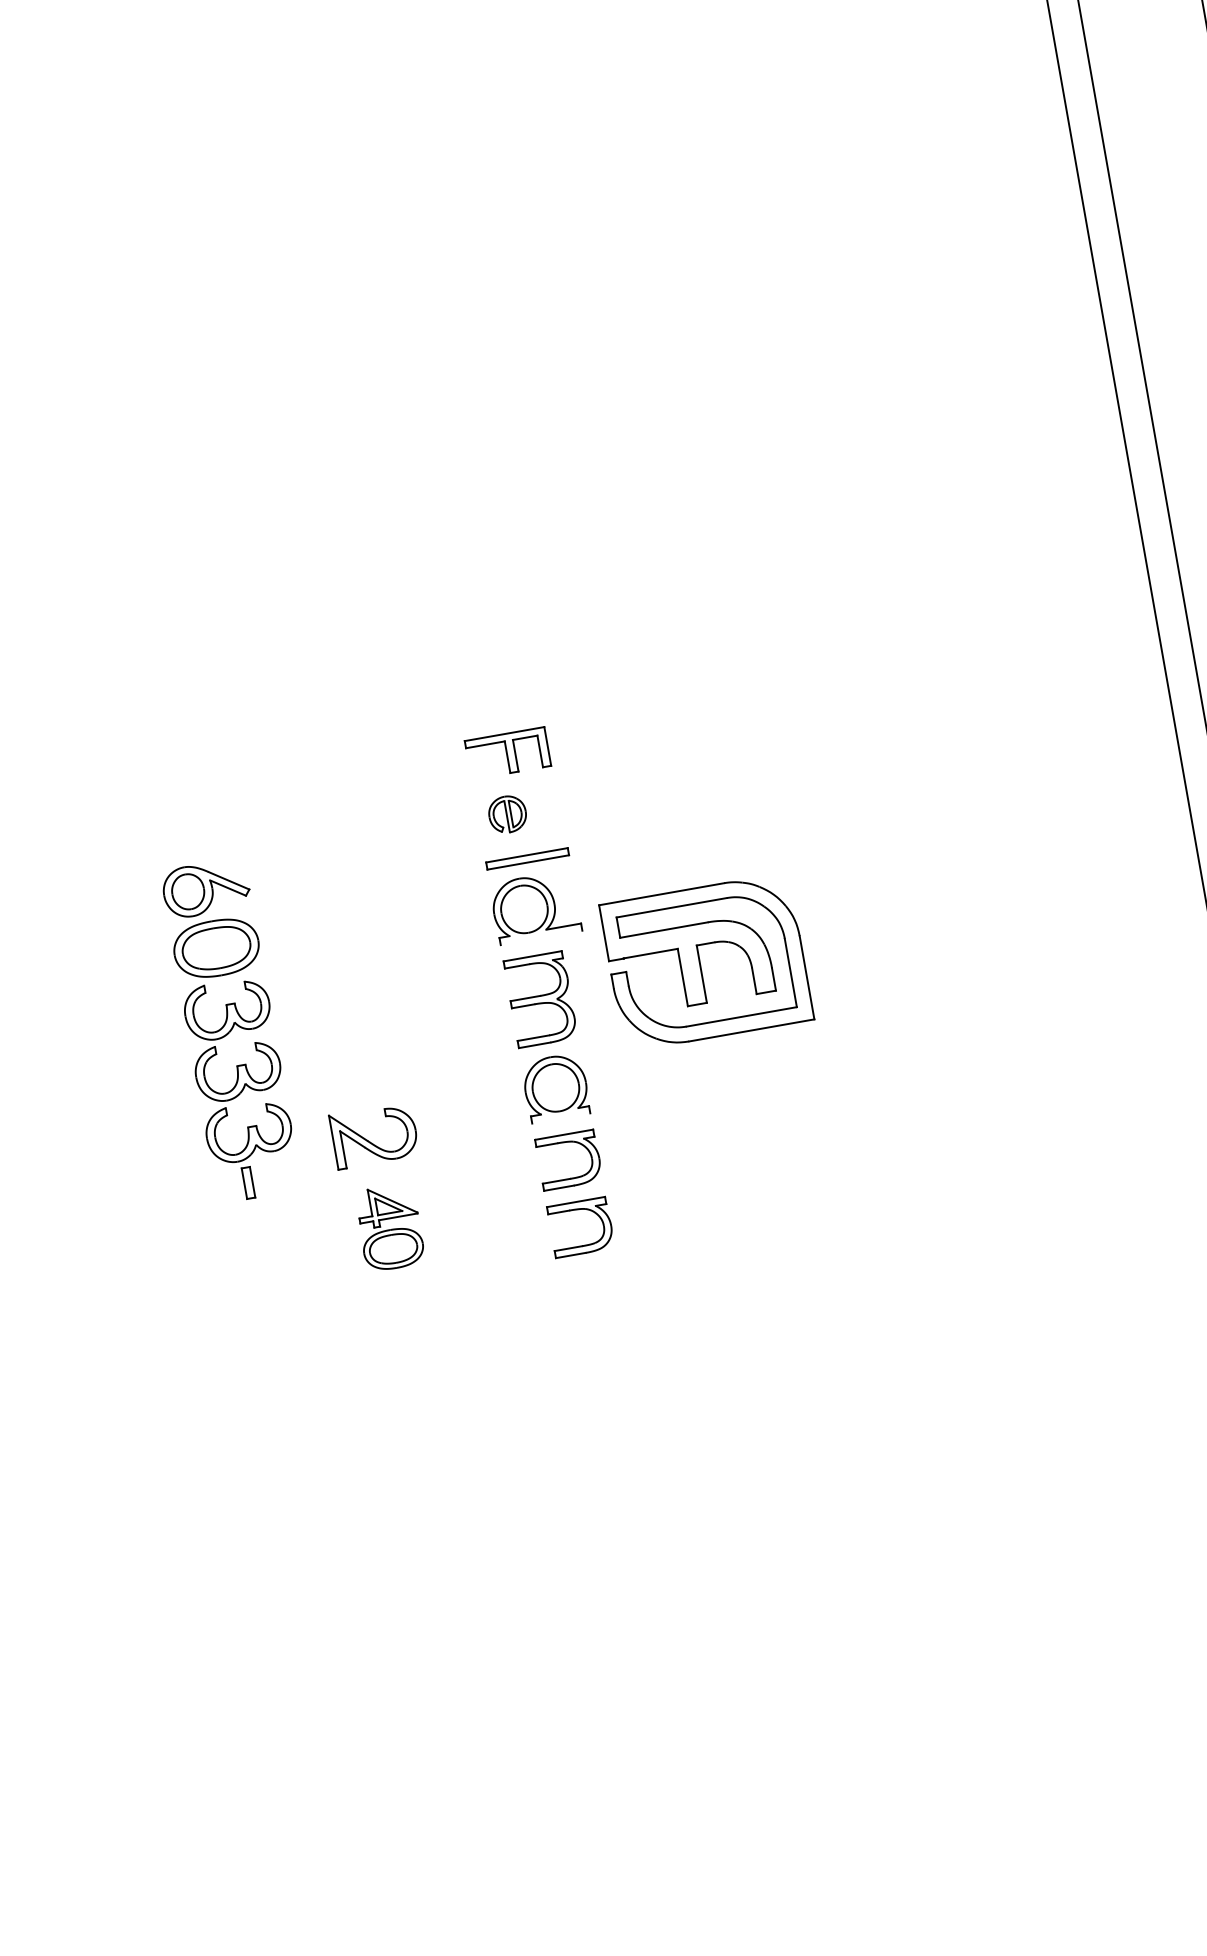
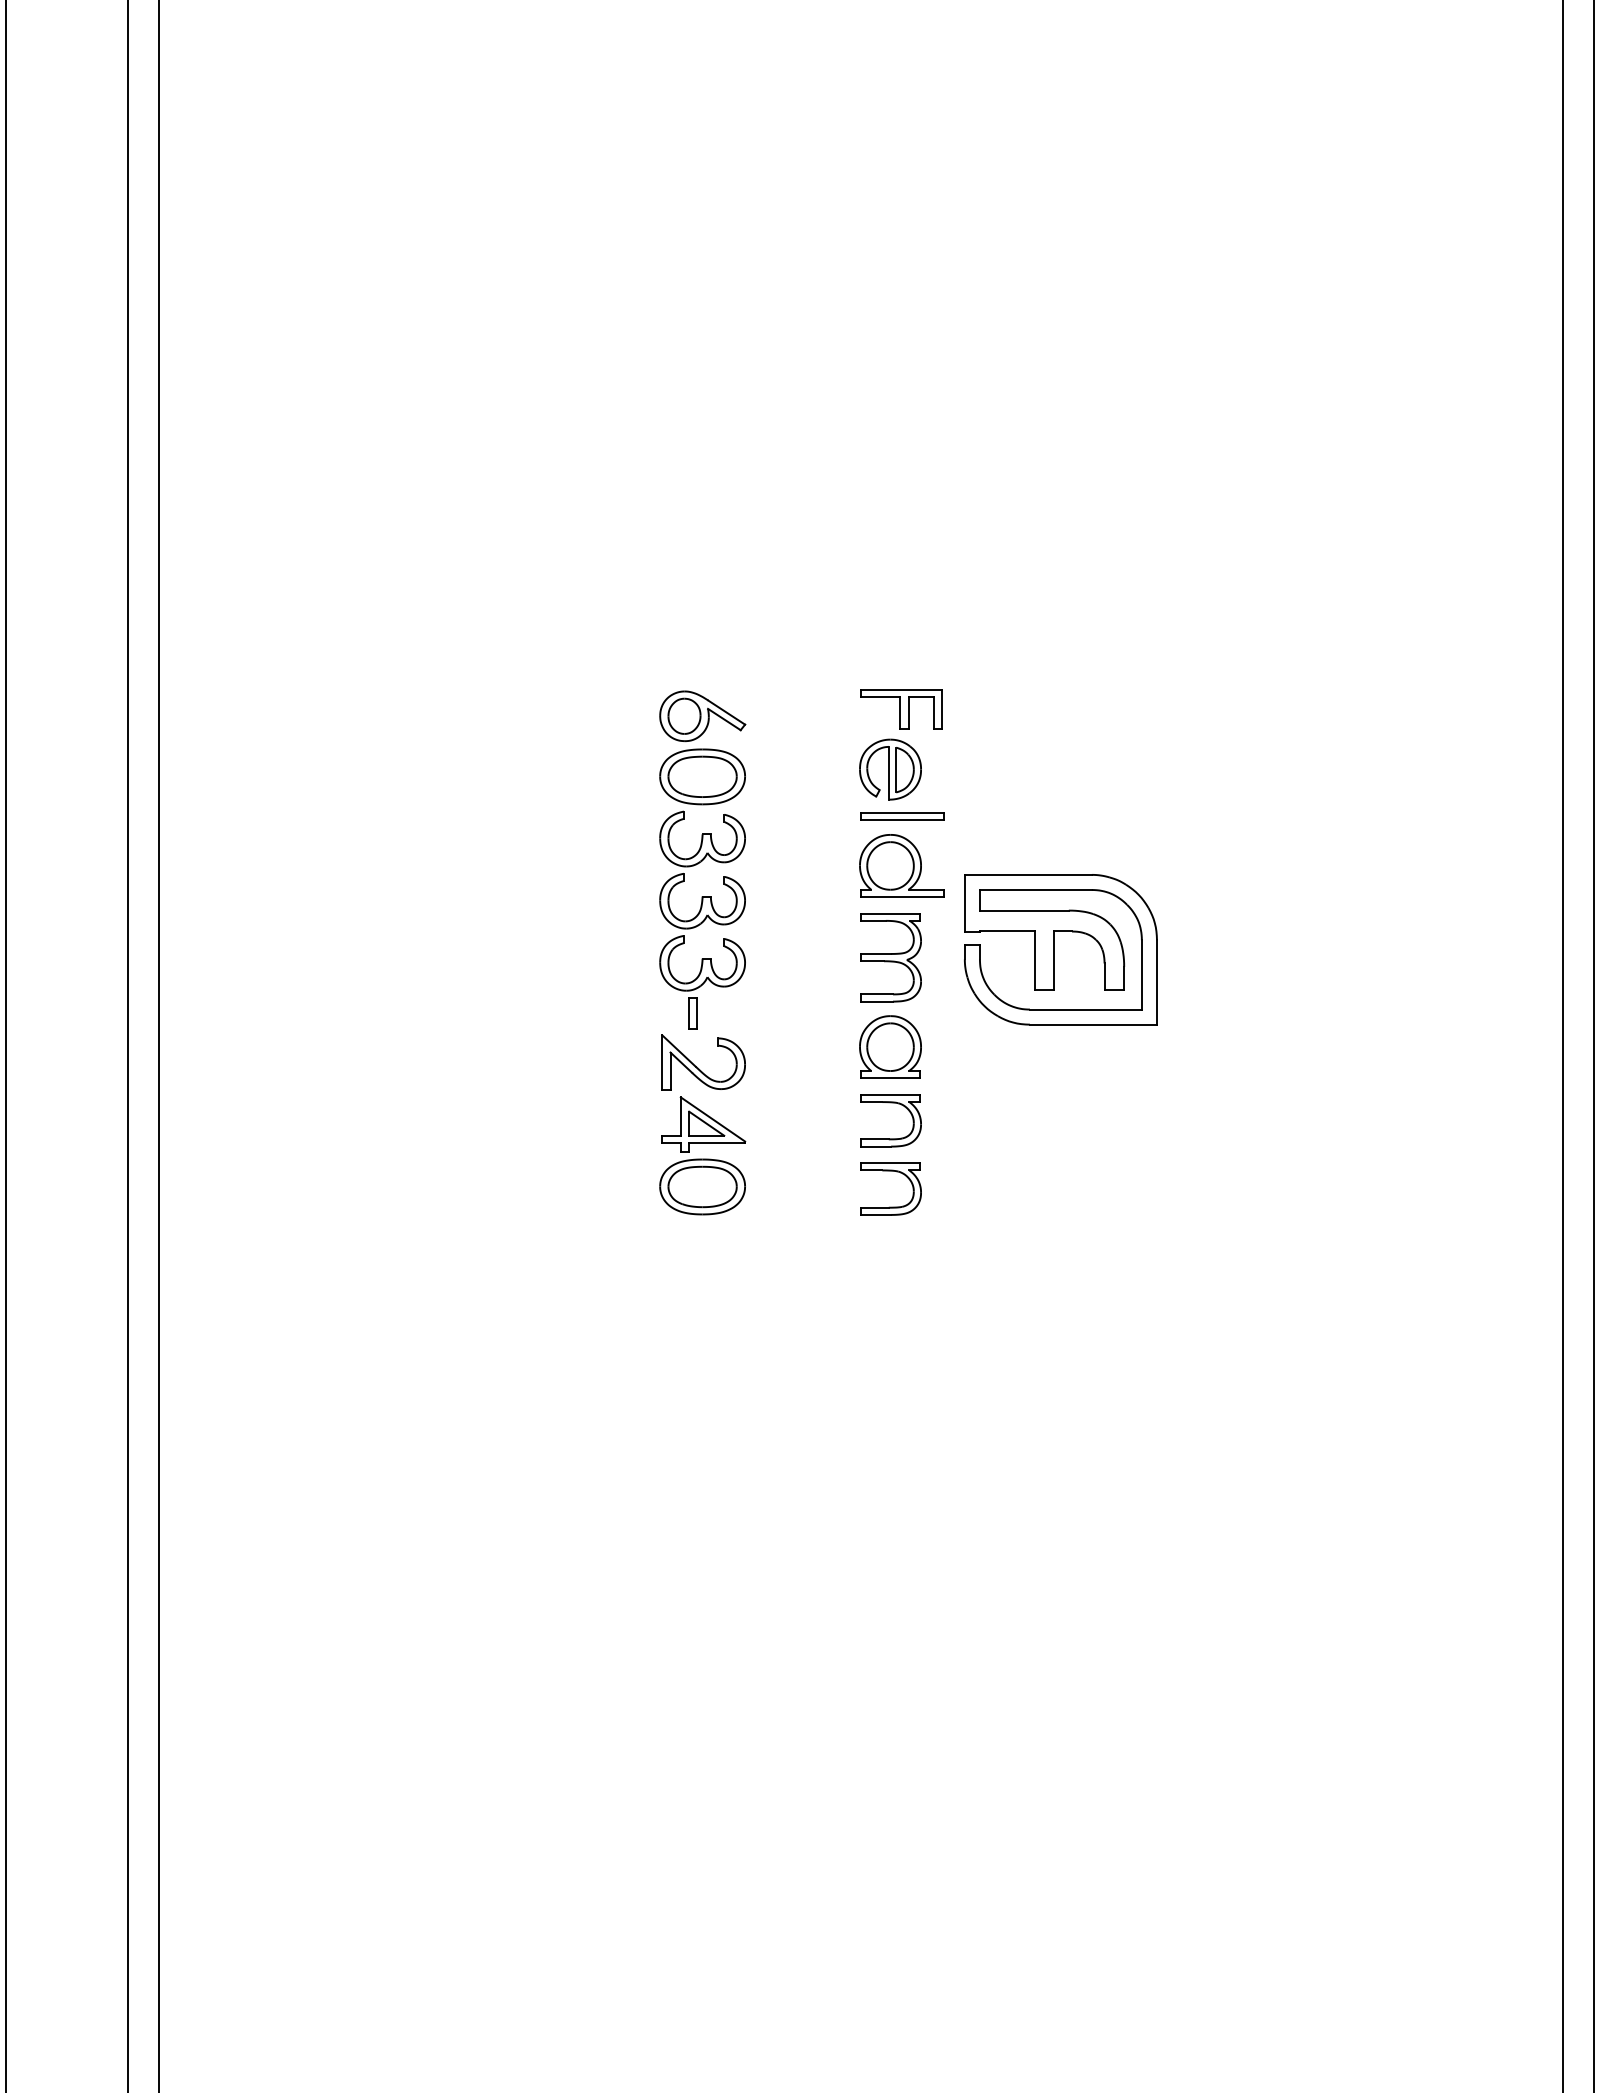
part: (507, 814) -> (890, 769), size x1.67
line: (541, 938) -> (902, 897), added
part: (230, 1029) -> (702, 859), moved
line: (561, 1118) -> (890, 1078), added
part: (389, 1227) -> (702, 1155), size x1.43

